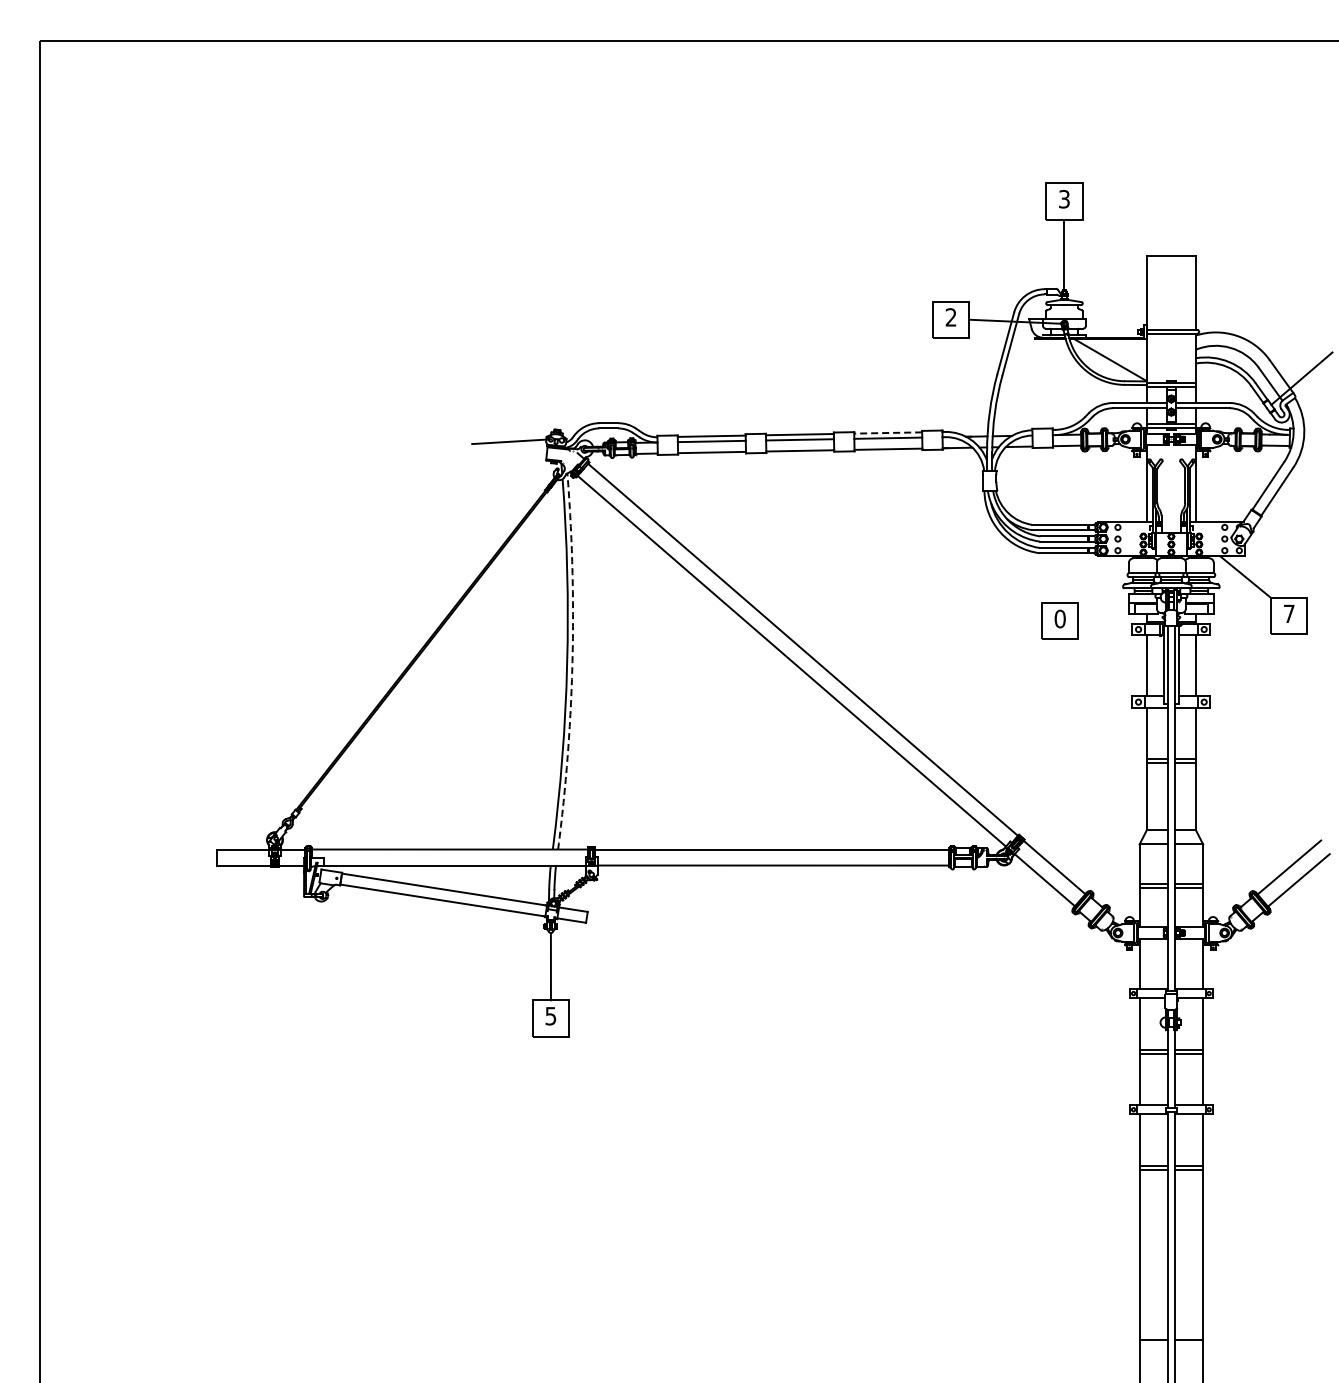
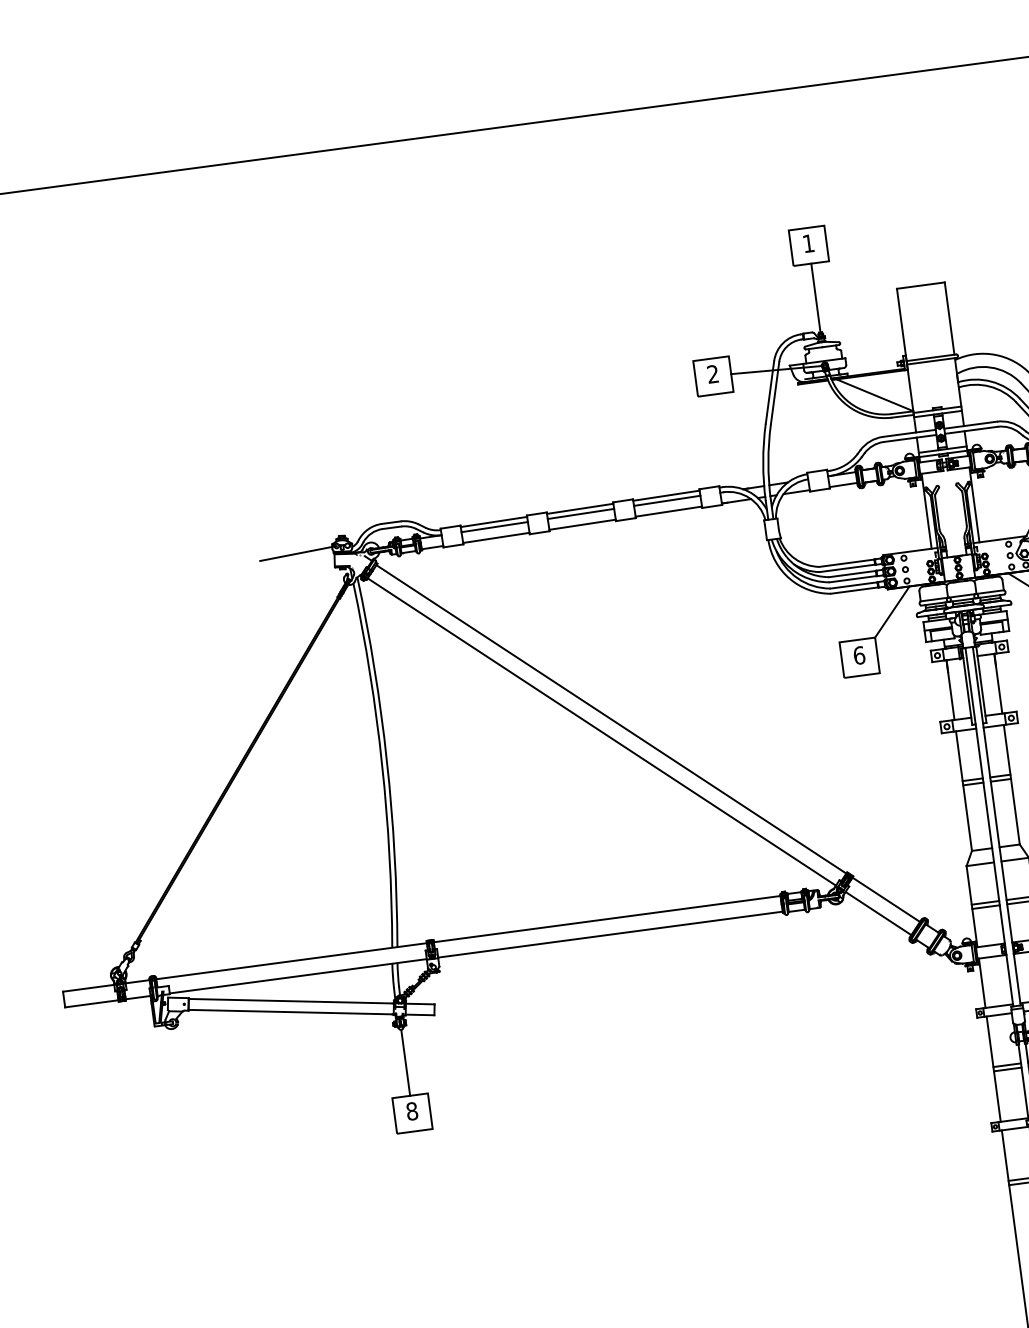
text: (1064, 198) -> (808, 242), 3 -> 1
line: (888, 433) -> (666, 496), dashed -> solid
line: (1098, 579) -> (891, 611), added
text: (1059, 618) -> (858, 655), 0 -> 6
arc: (572, 661) -> (386, 760), dashed -> solid
text: (550, 1015) -> (411, 1110), 5 -> 8

